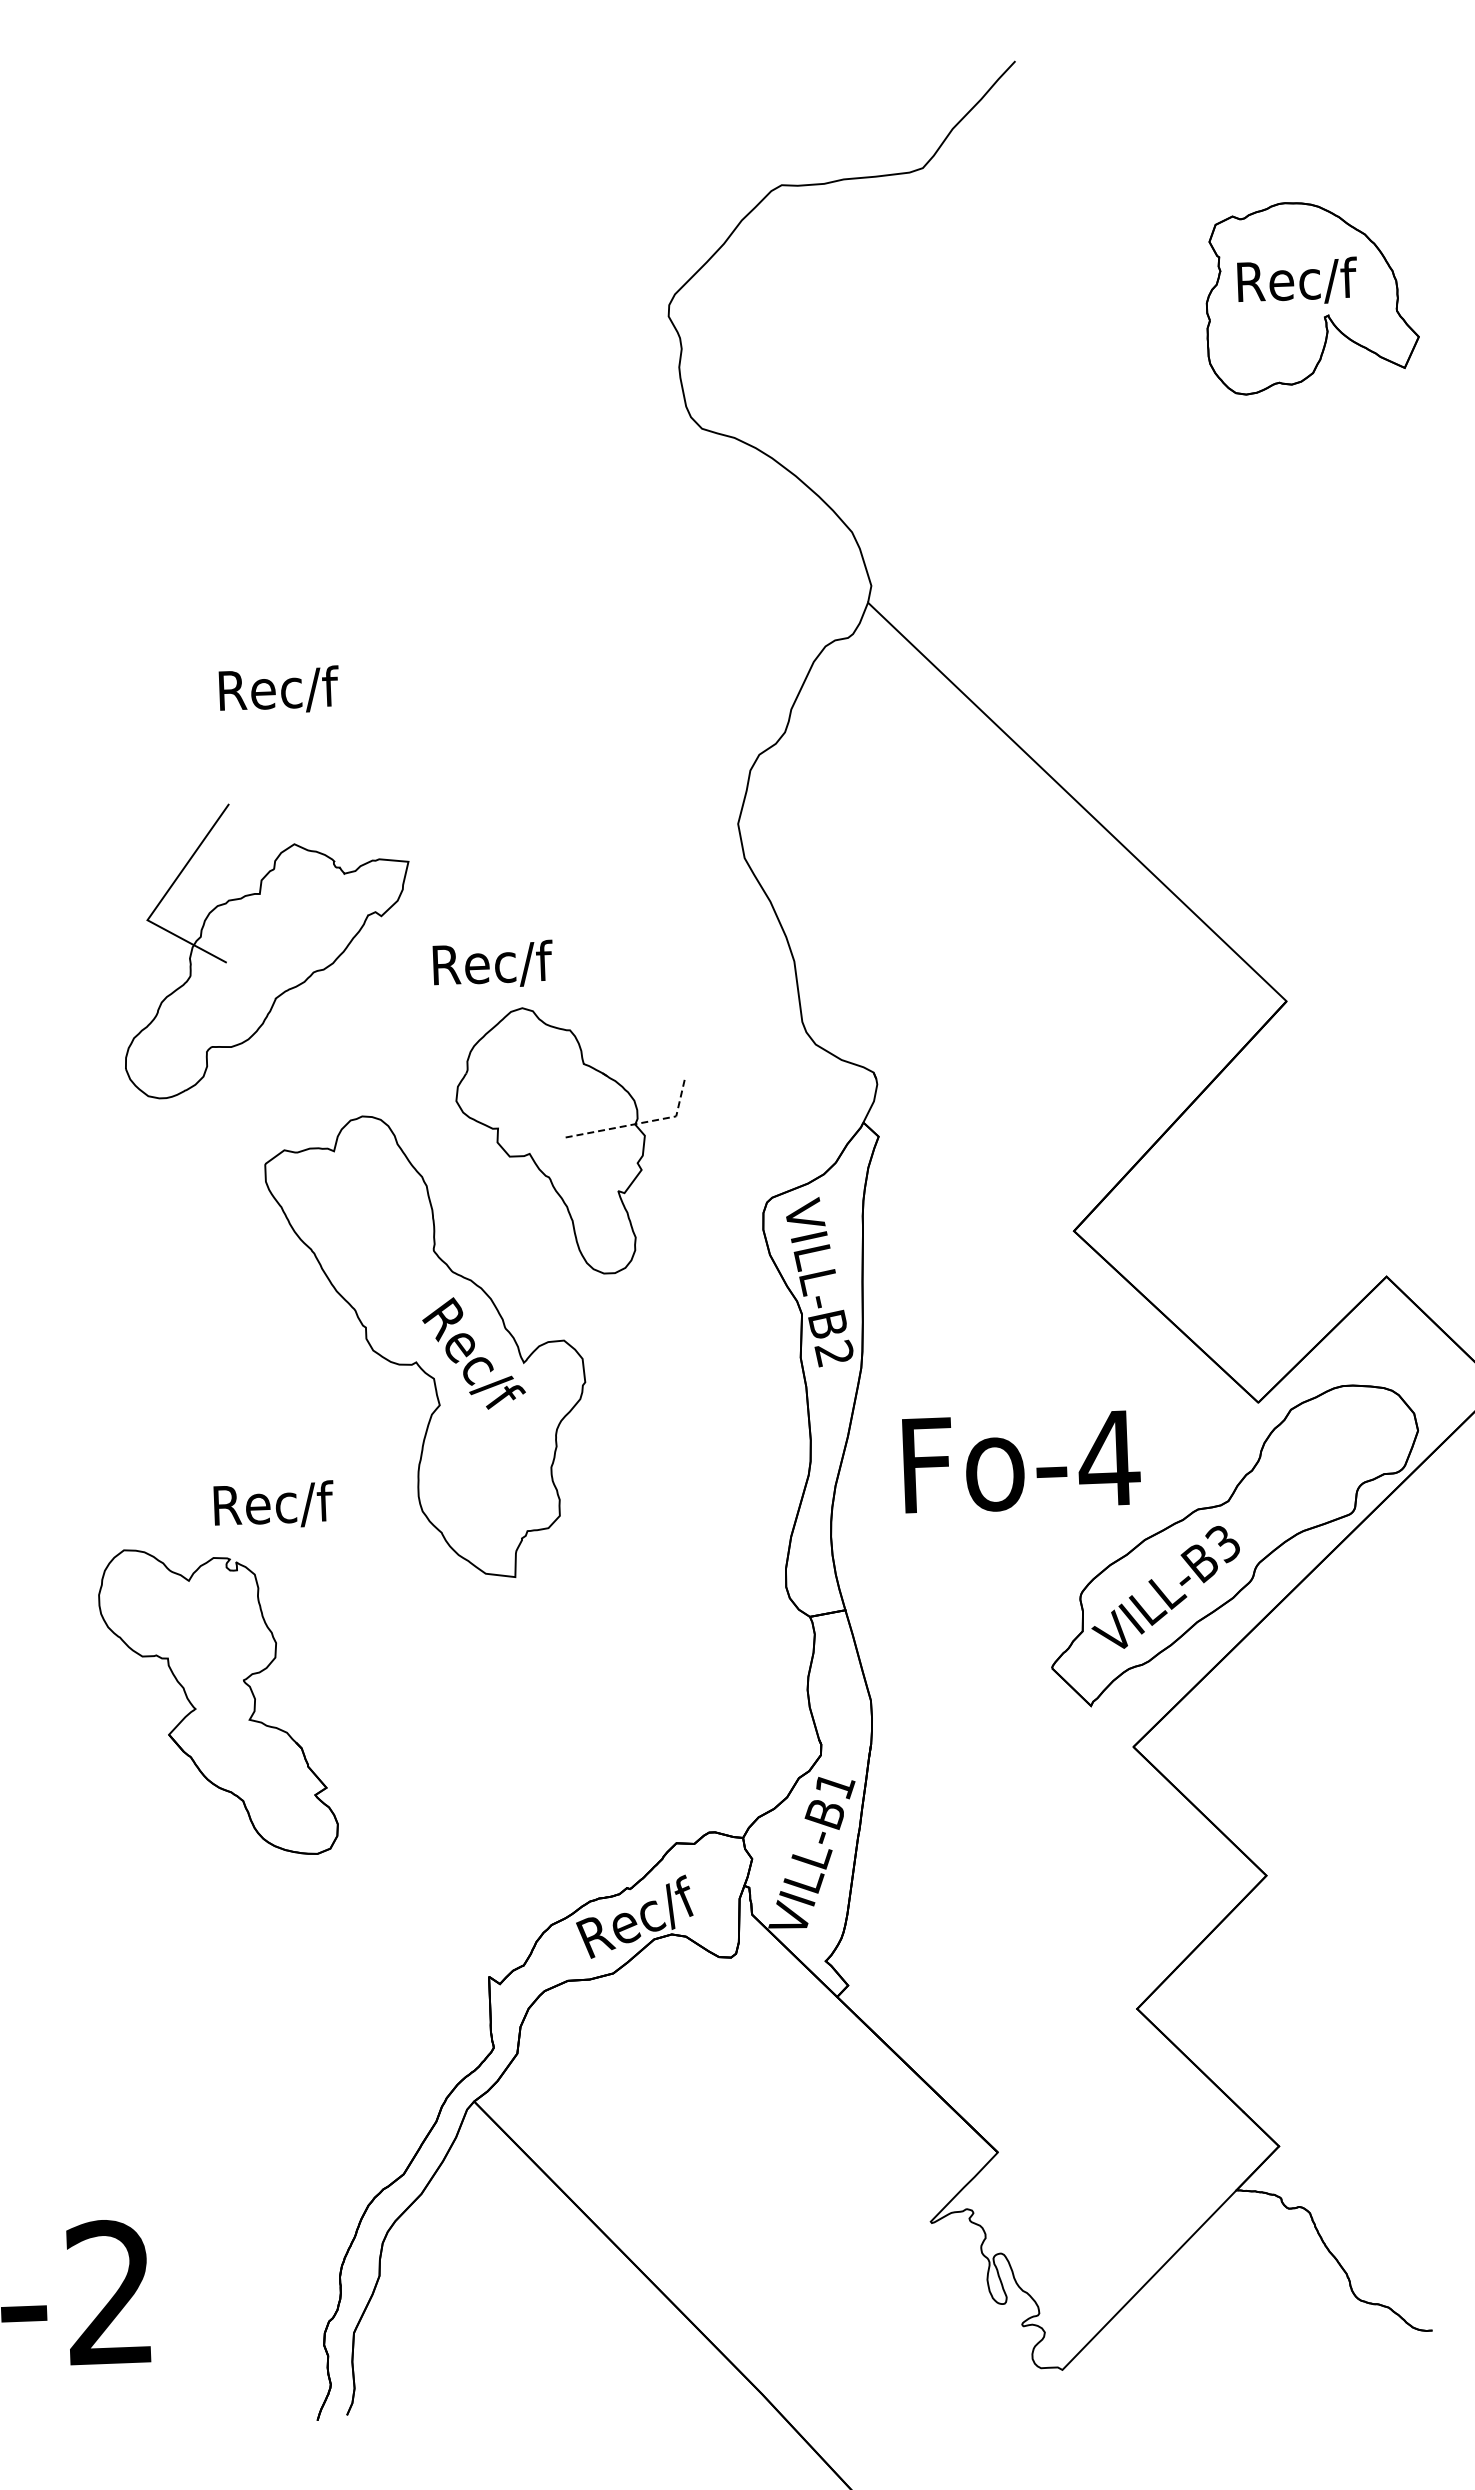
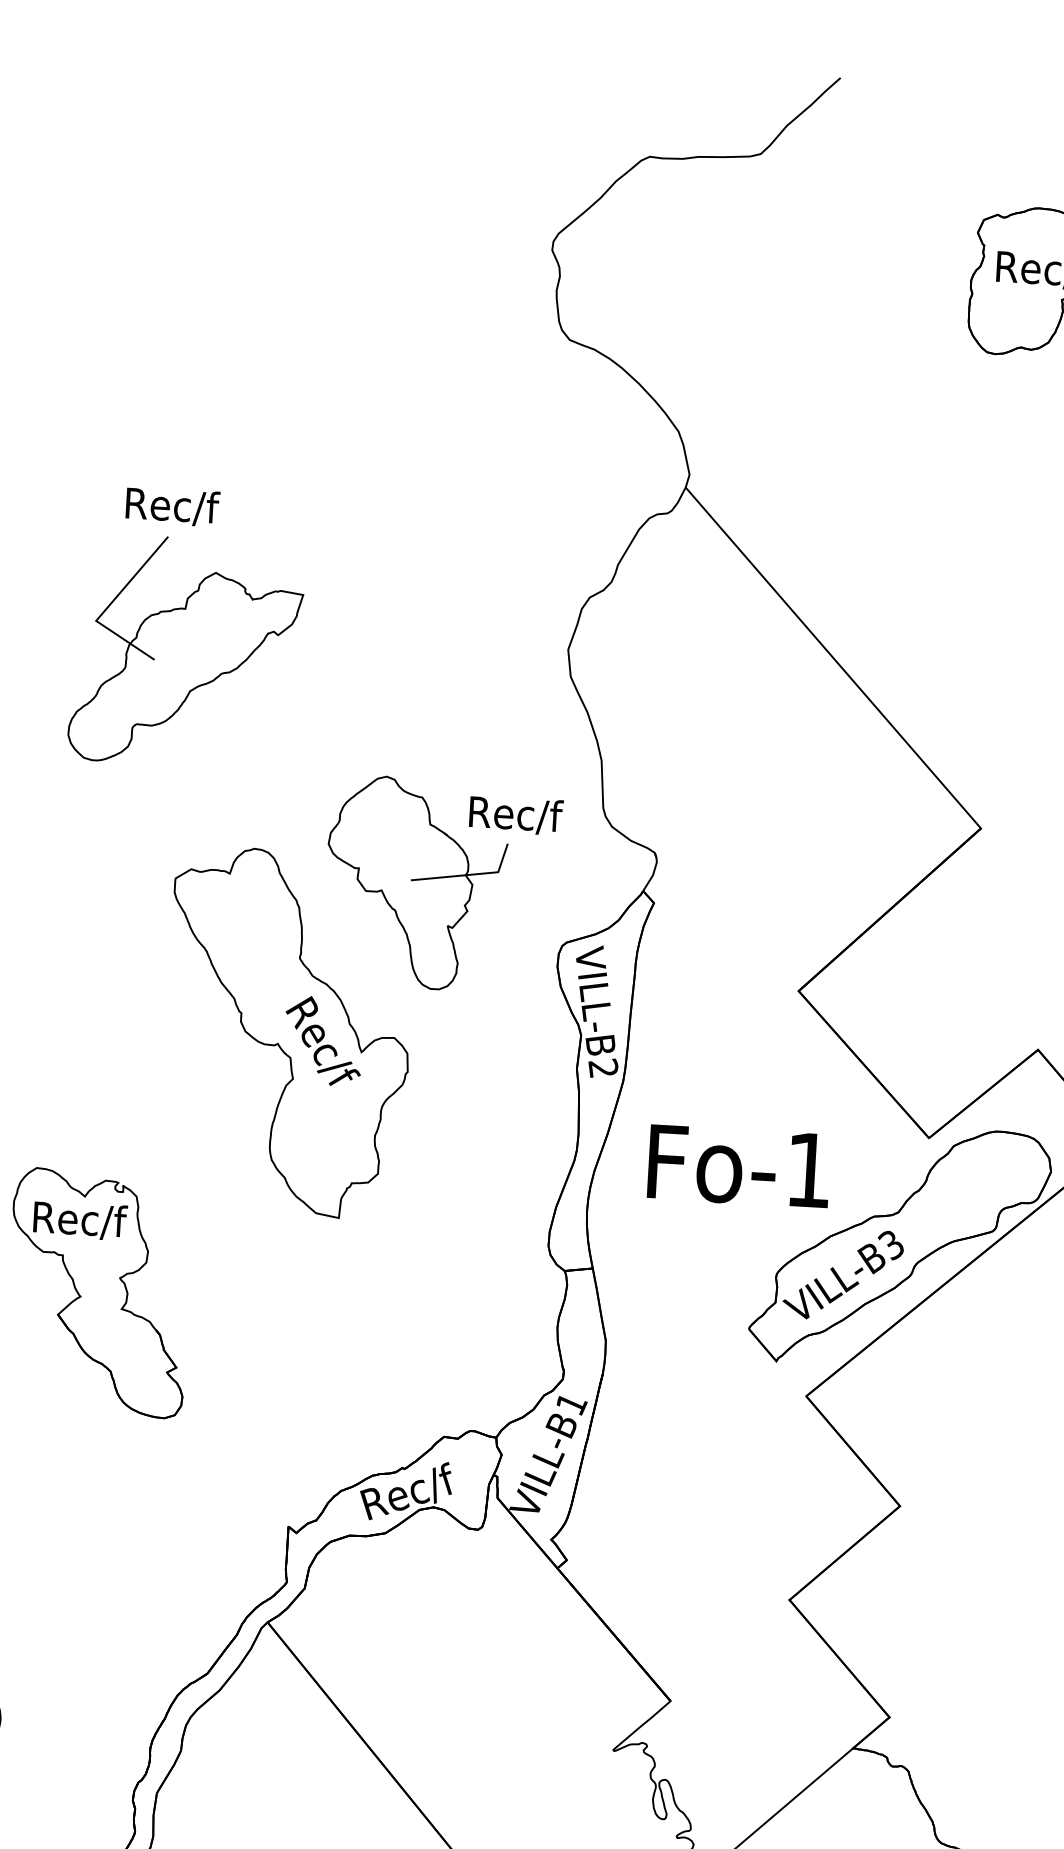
text: (278, 688) -> (172, 505), moved
part: (267, 951) -> (187, 654), moved
text: (492, 962) -> (515, 813), moved
line: (641, 1123) -> (470, 875), dashed -> solid
text: (1109, 1458) -> (809, 1170), Fo-4 -> Fo-1
text: (273, 1503) -> (80, 1219), moved

